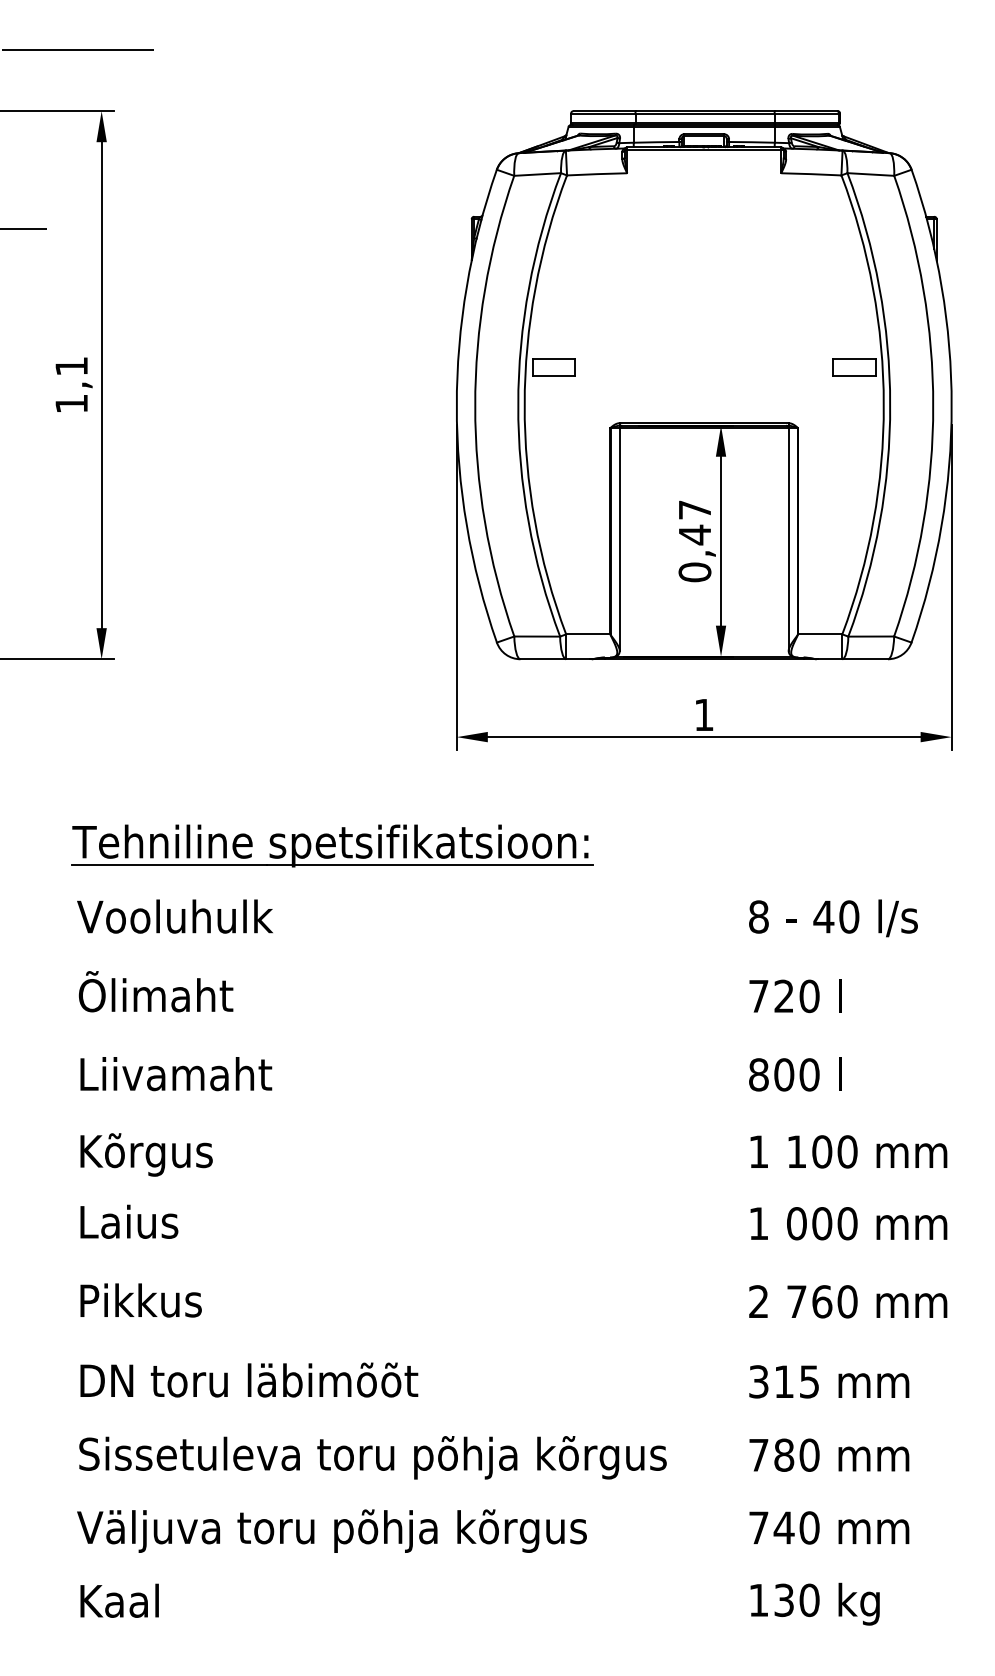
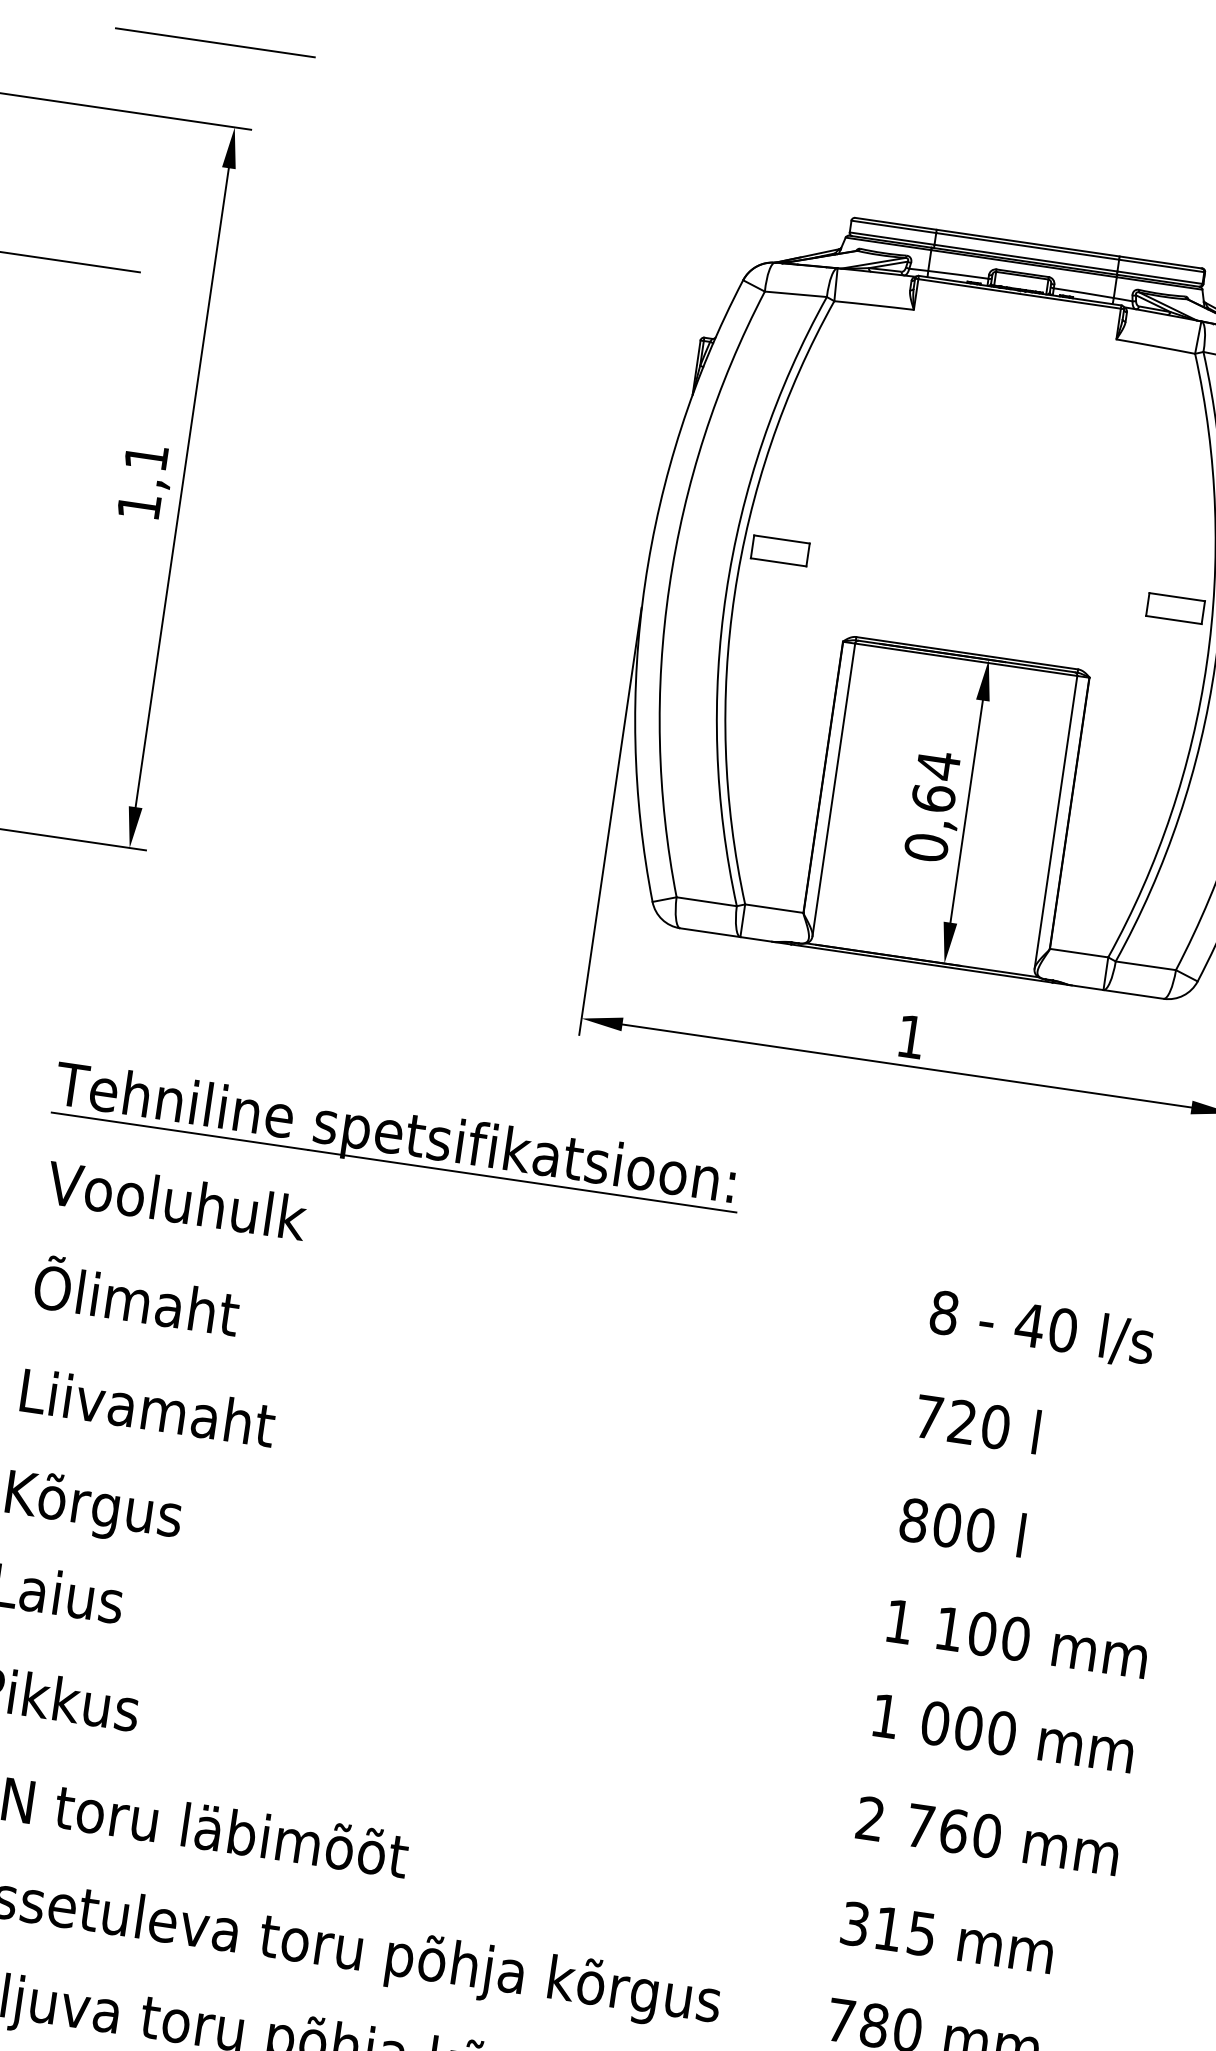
text: (694, 522) -> (935, 781), 0,47 -> 0,64

